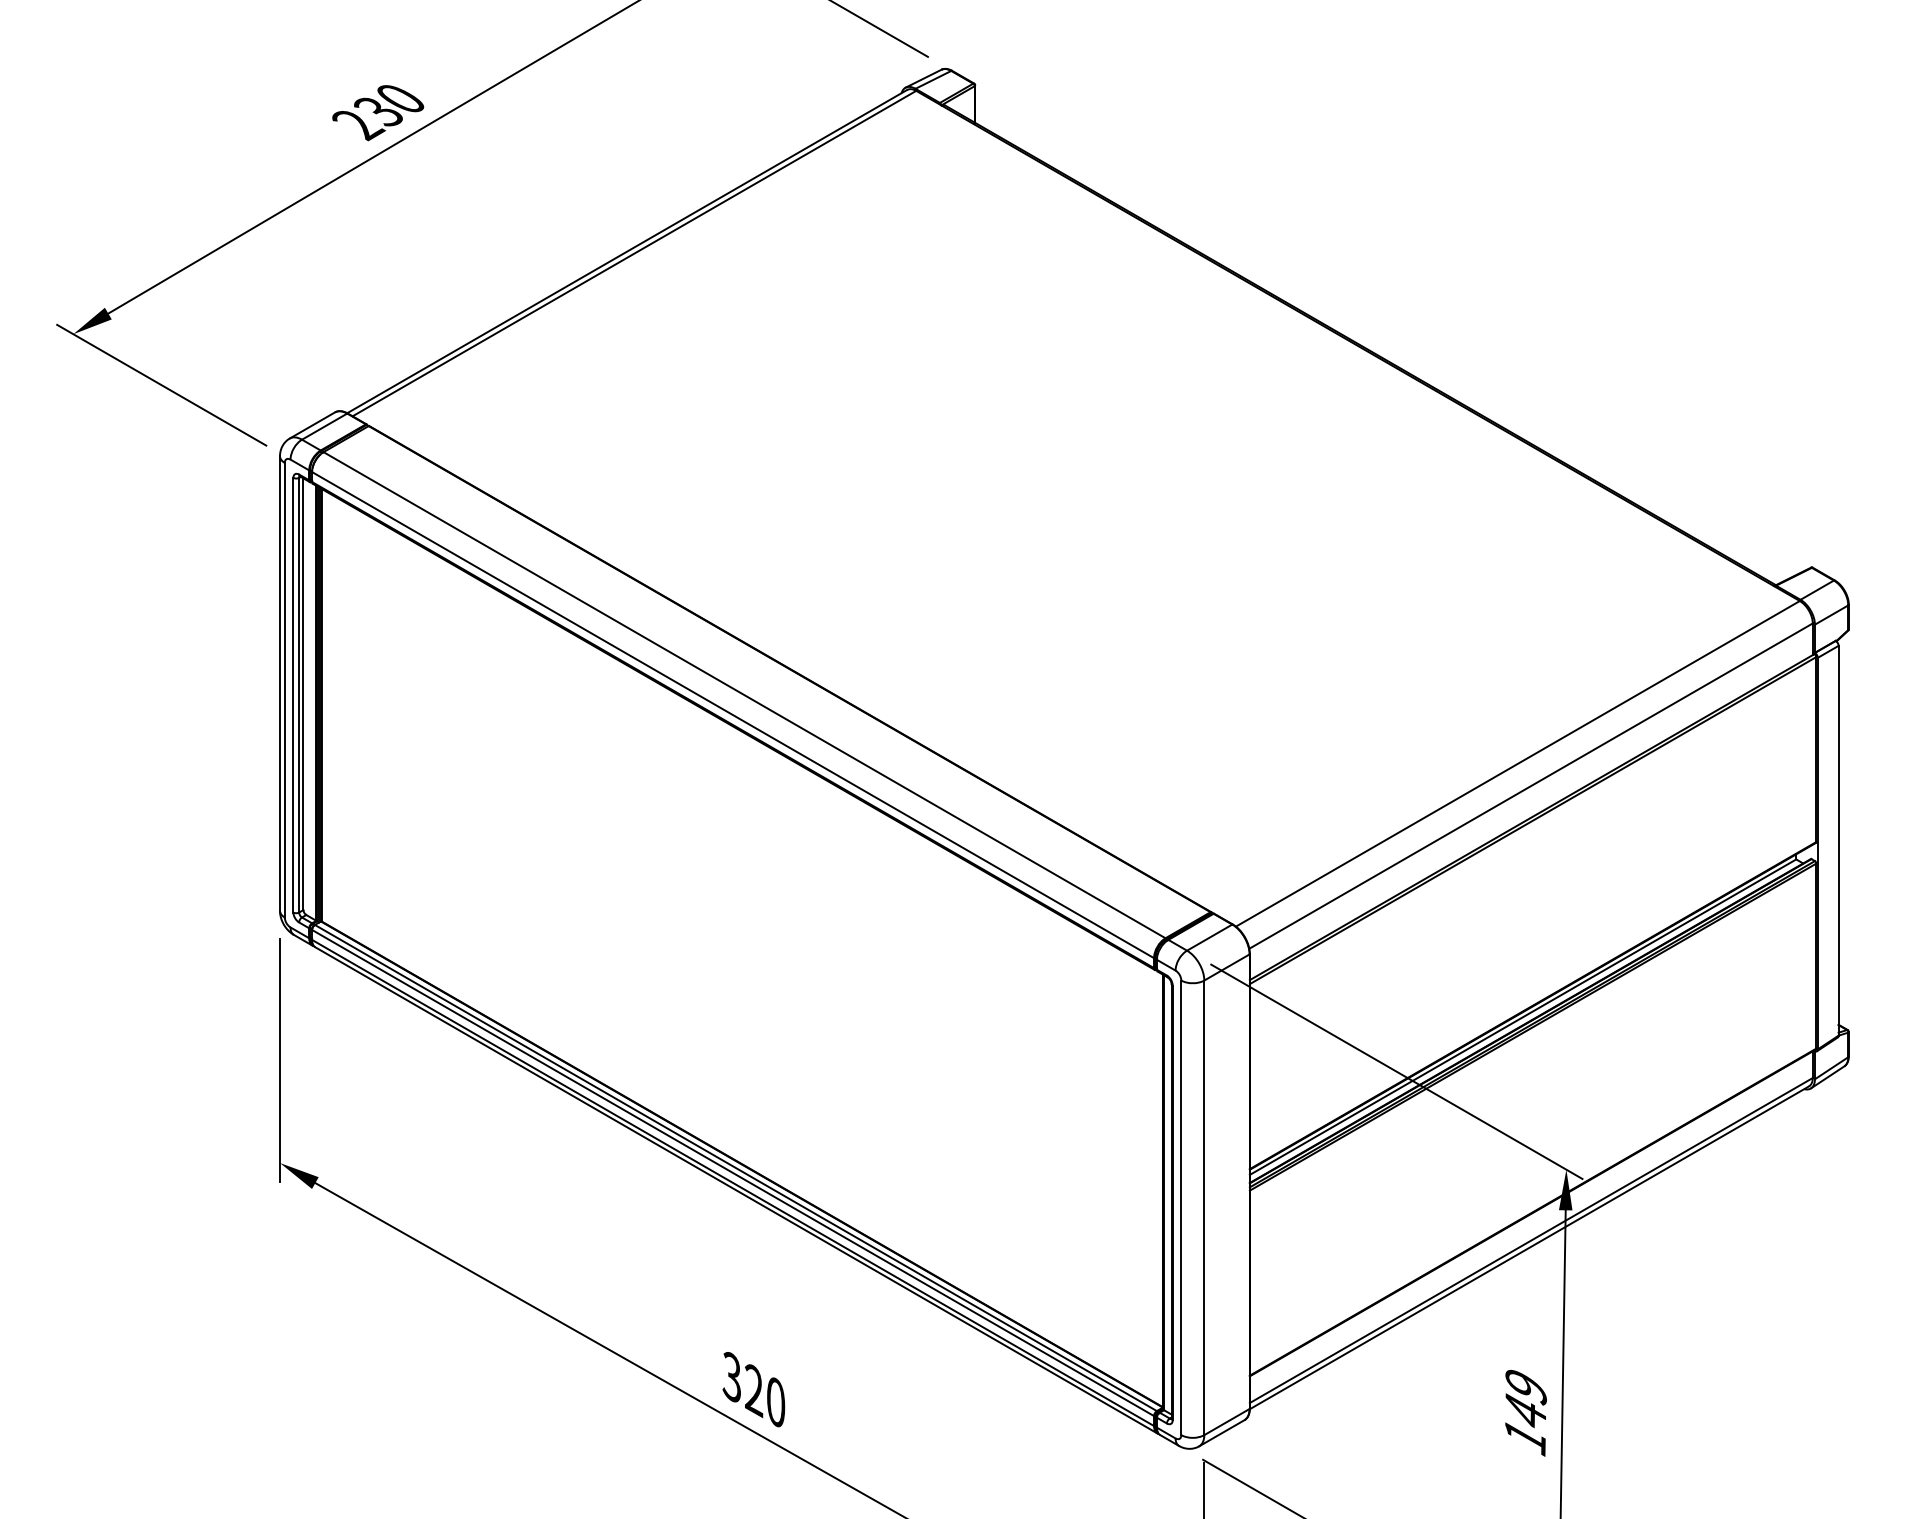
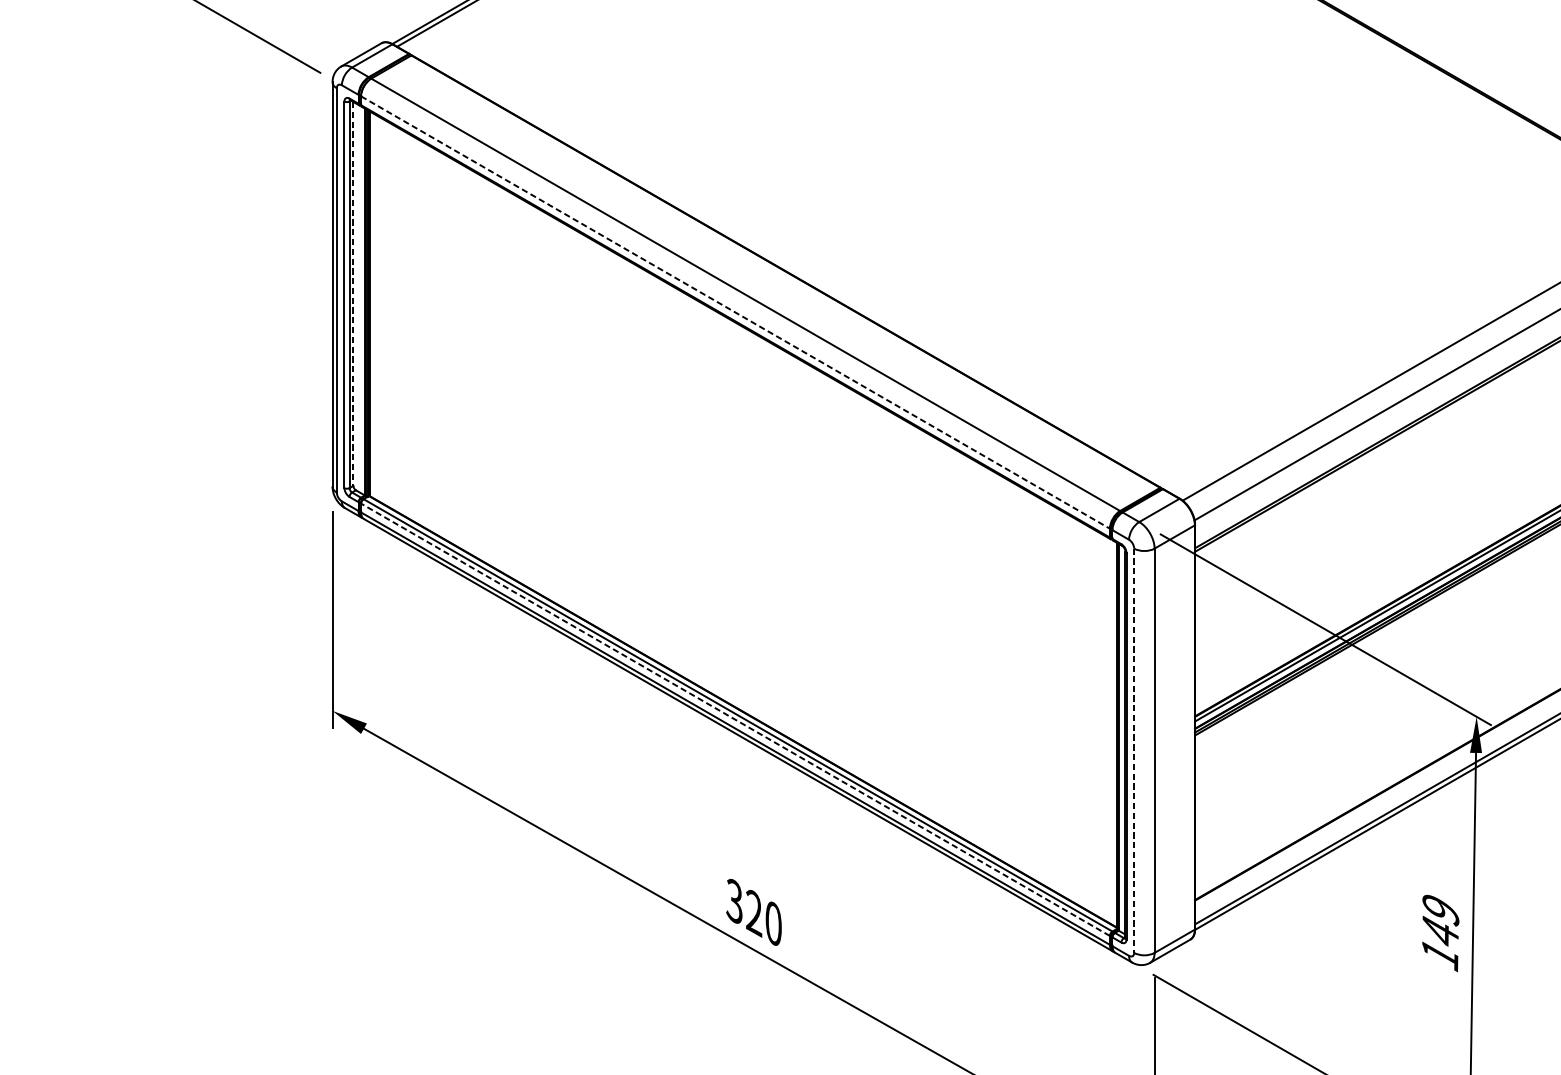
line: (303, 694) -> (353, 294), solid -> dashed
line: (733, 715) -> (735, 312), solid -> dashed
line: (732, 1172) -> (734, 719), solid -> dashed
line: (1181, 1208) -> (1134, 751), solid -> dashed

